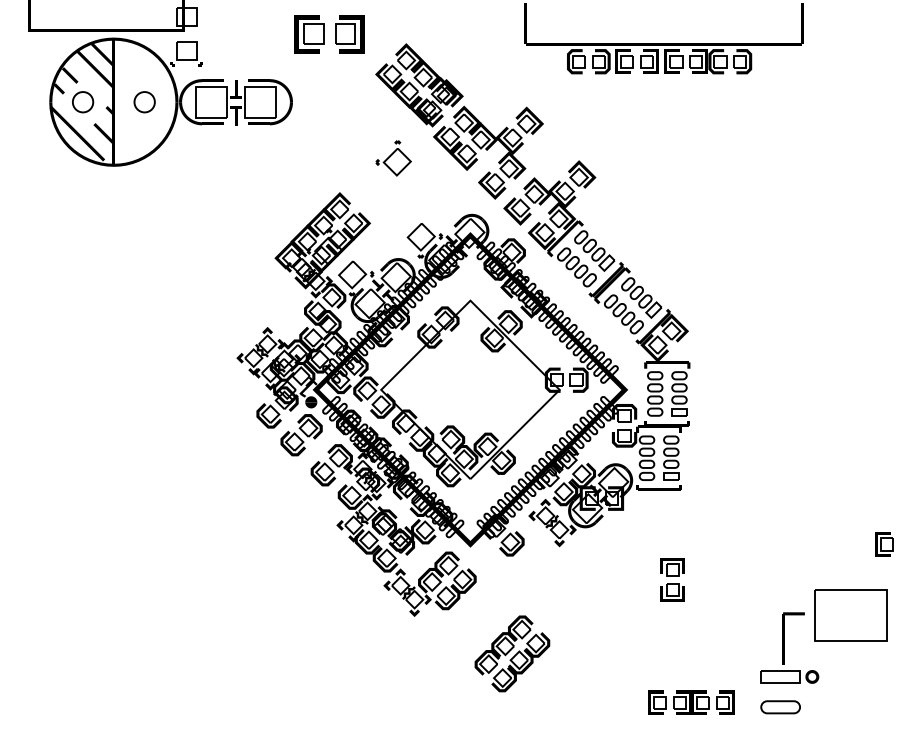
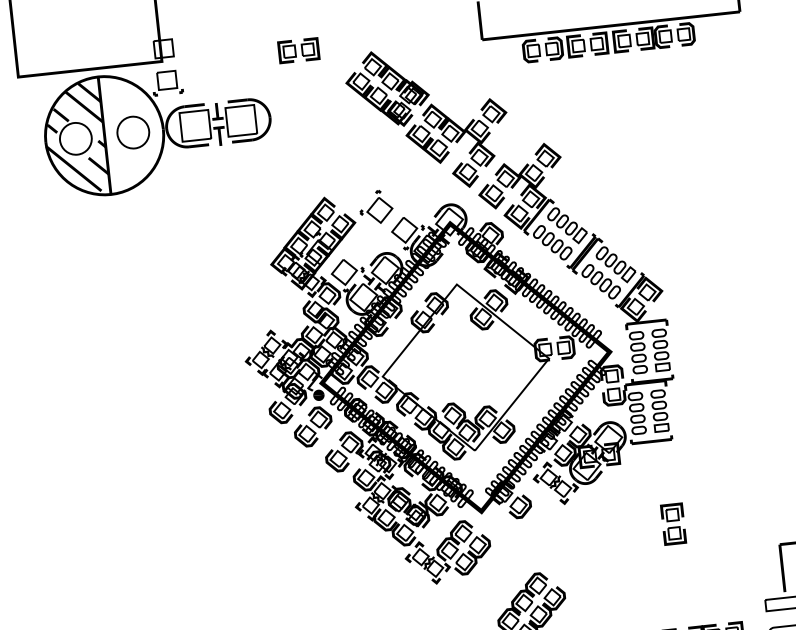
part: (329, 34) -> (298, 50), size x0.62
circle: (83, 102) -> (76, 139), size x1.67
circle: (144, 102) -> (133, 132), size x1.67
part: (393, 158) -> (375, 207), moved

